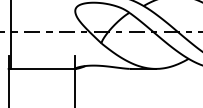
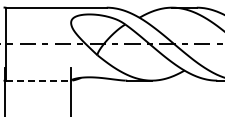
line: (43, 68) -> (39, 80), solid -> dashed

